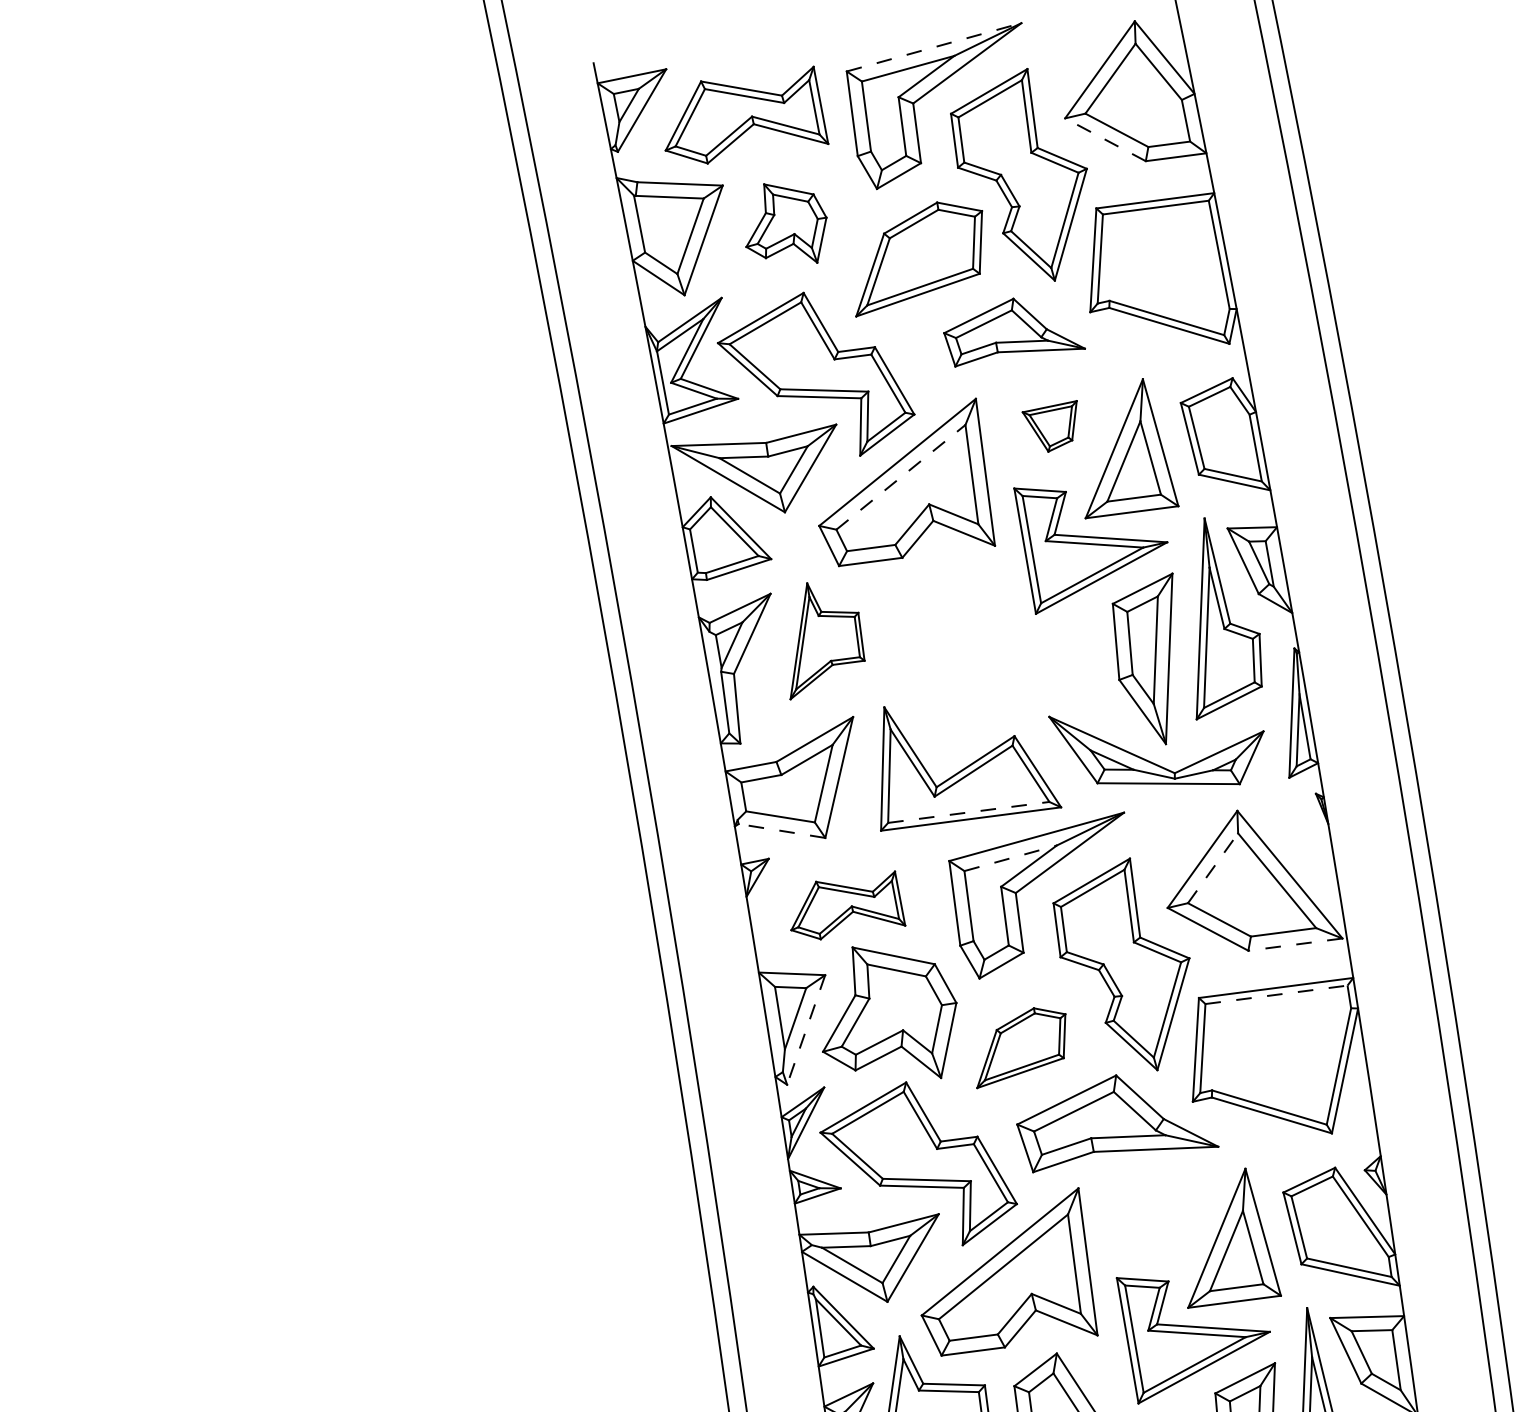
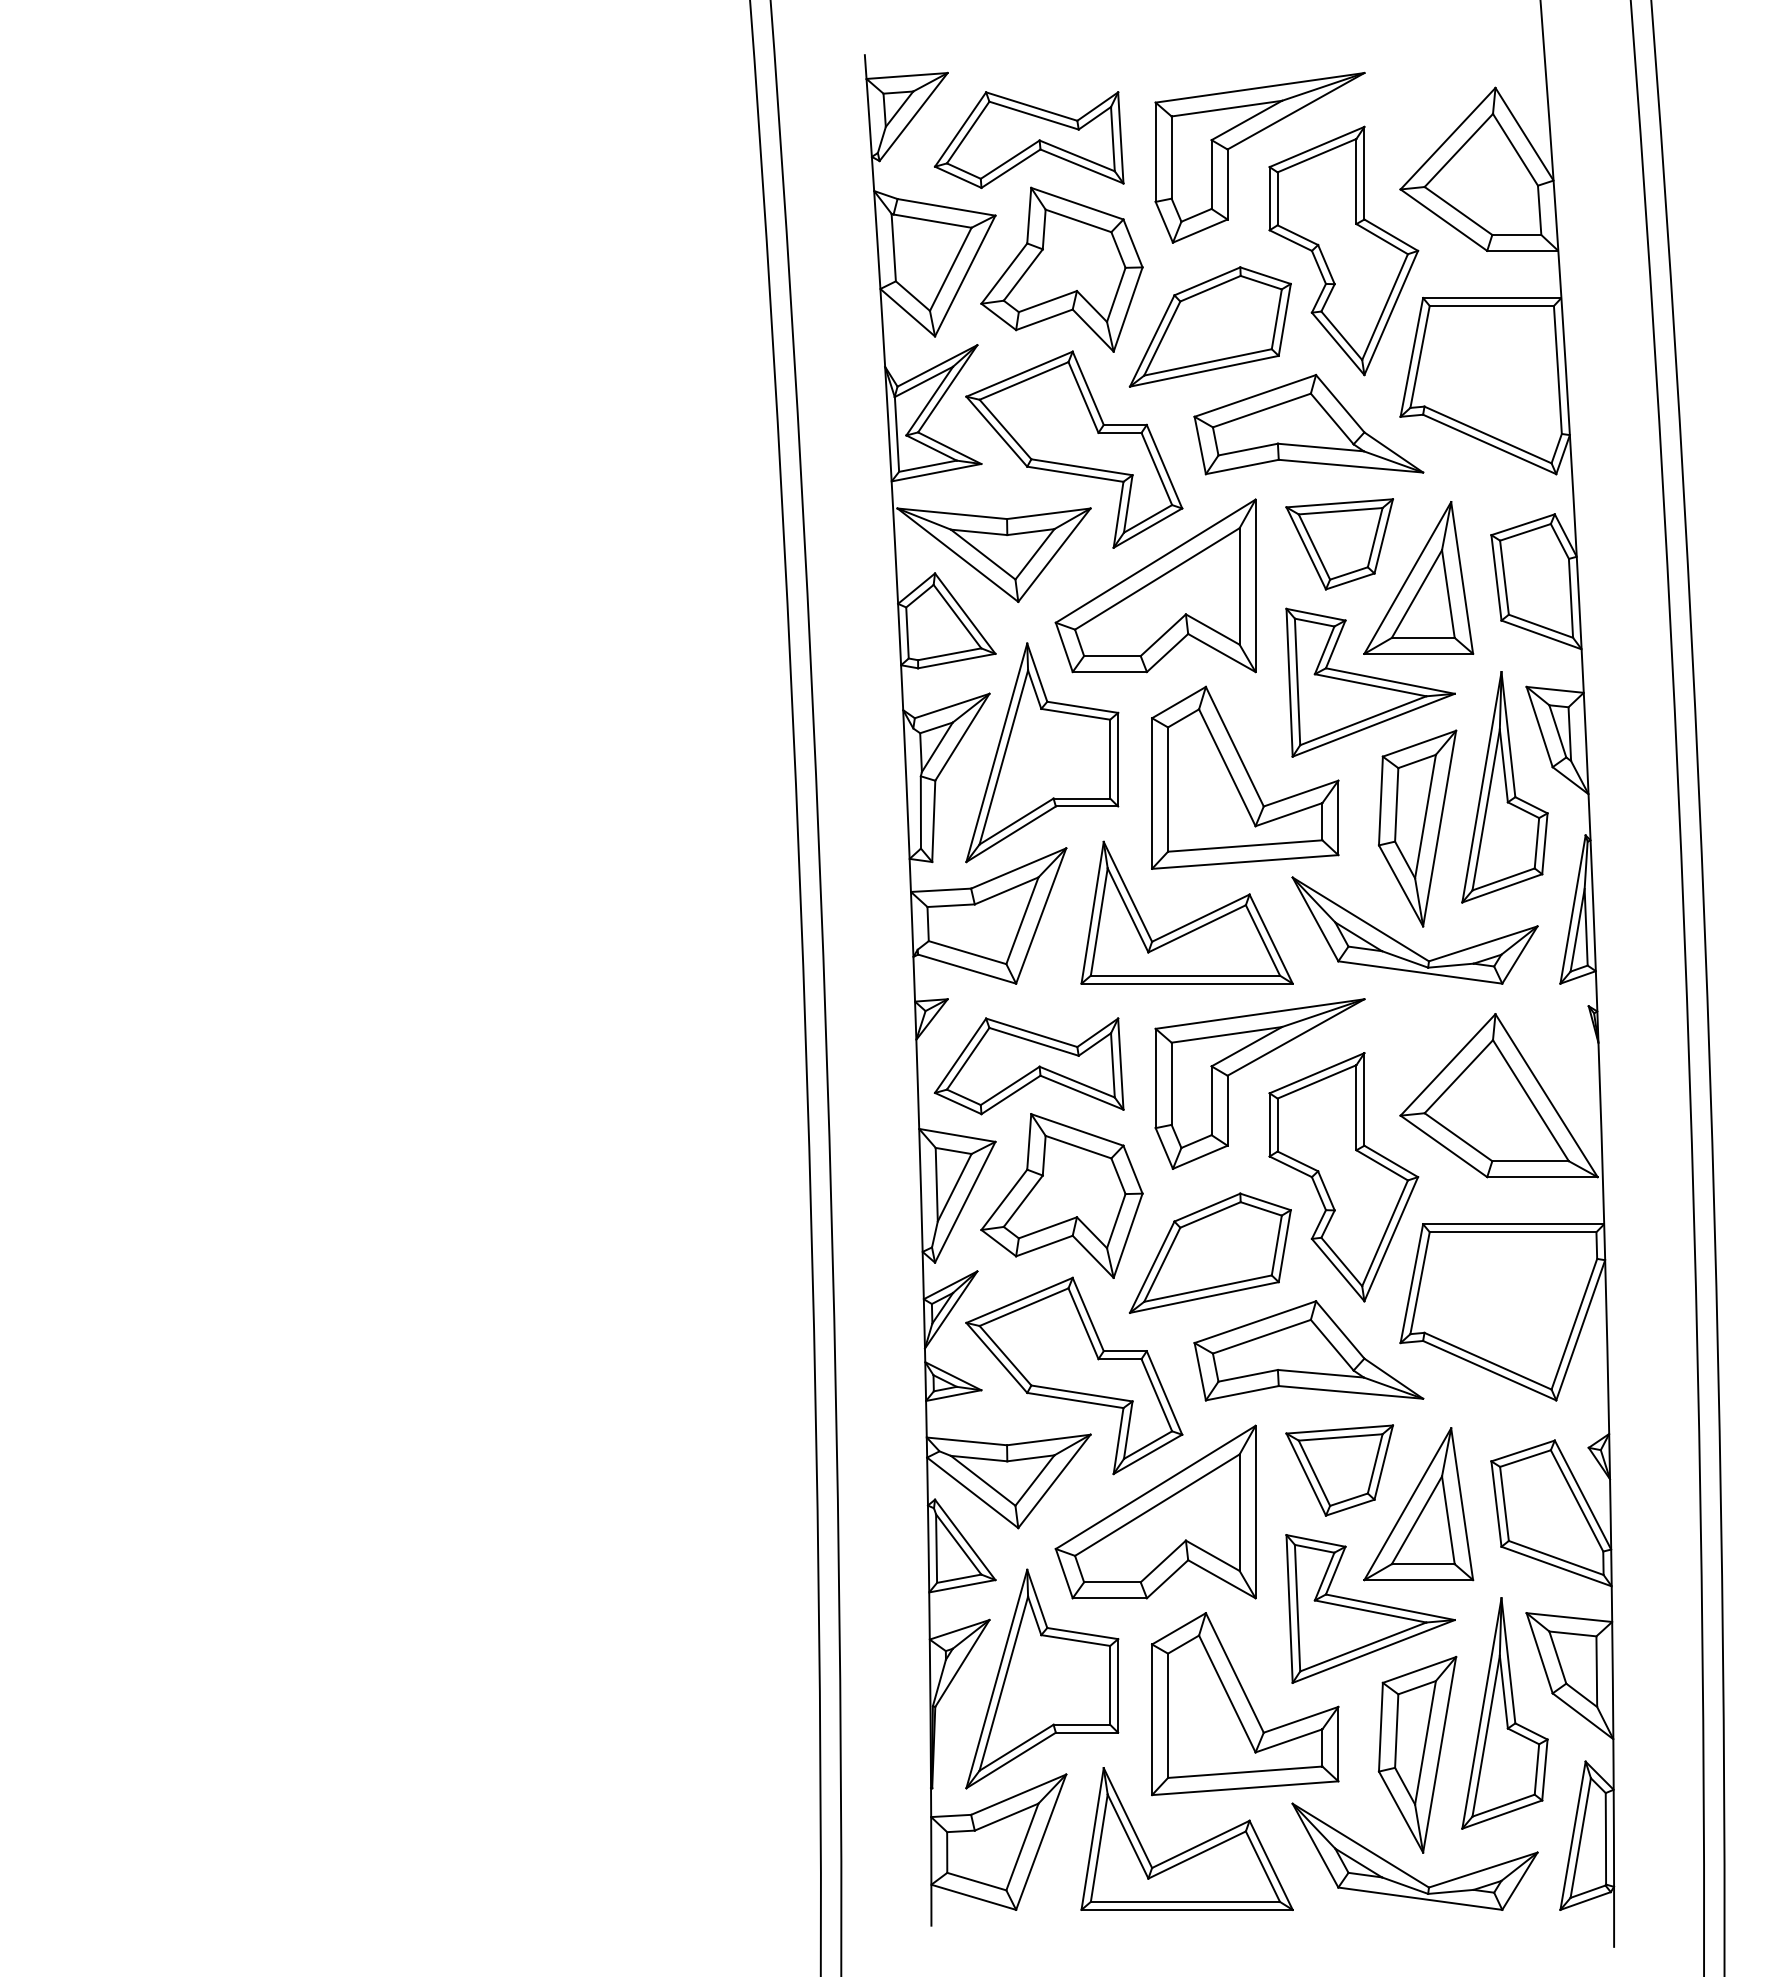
line: (934, 46) -> (1260, 87), dashed -> solid
line: (1105, 139) -> (1443, 219), dashed -> solid
part: (784, 224) -> (1061, 269), size x1.67
part: (1012, 328) -> (1308, 424), size x1.43
part: (1052, 427) -> (1339, 544), size x1.67
line: (901, 476) -> (1157, 578), dashed -> solid
part: (998, 636) -> (1245, 777), added
part: (822, 637) -> (1042, 752), size x1.67
line: (968, 812) -> (1185, 975), dashed -> solid
line: (781, 830) -> (966, 968), dashed -> solid
line: (1010, 858) -> (1226, 1034), dashed -> solid
line: (1213, 868) -> (1459, 1076), dashed -> solid
part: (845, 907) -> (1028, 1066), size x1.43
line: (1294, 945) -> (1541, 1177), dashed -> solid
line: (1276, 995) -> (1513, 1232), dashed -> solid
line: (806, 1030) -> (965, 1202), dashed -> solid
part: (1019, 1045) -> (1209, 1252), size x1.43
part: (1154, 1217) -> (1339, 1470), added

